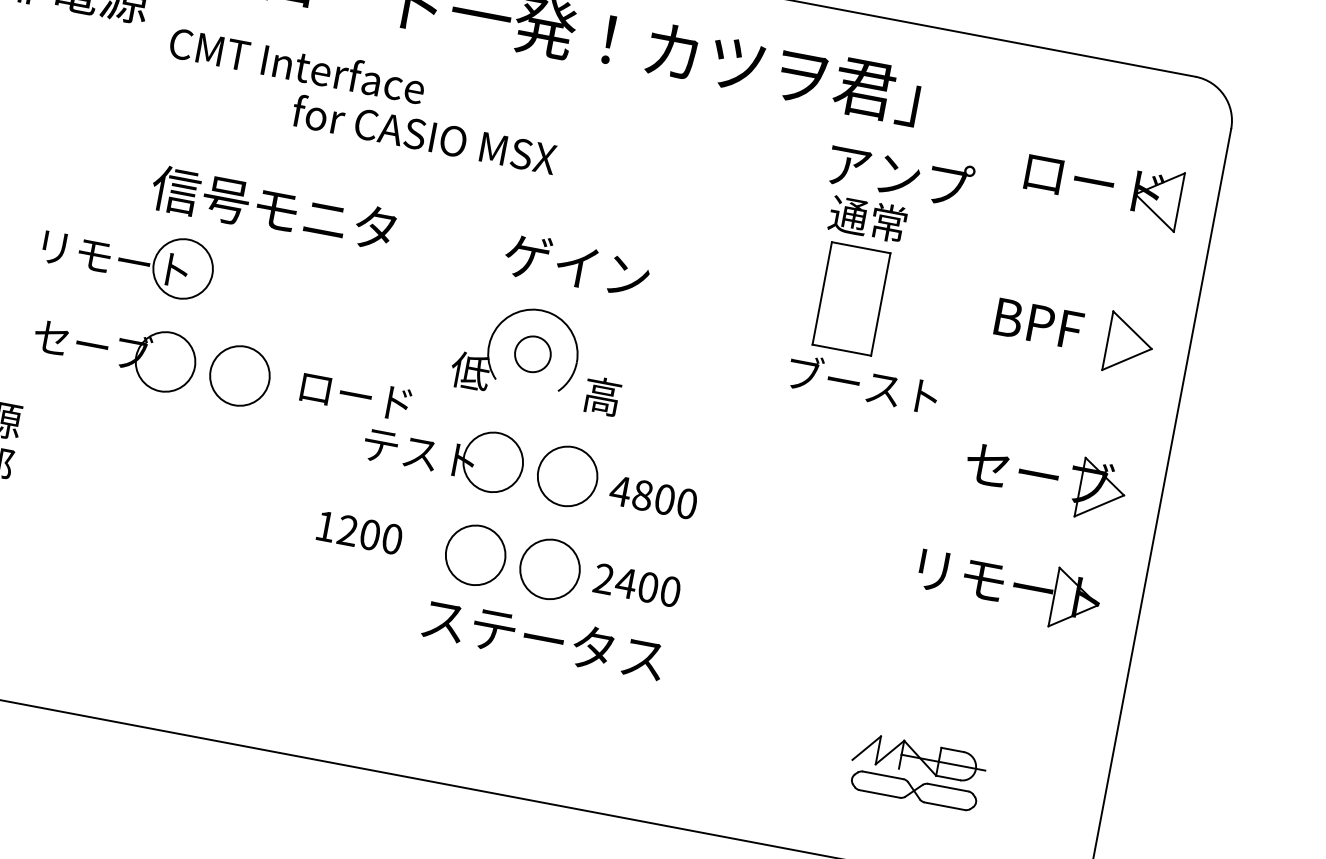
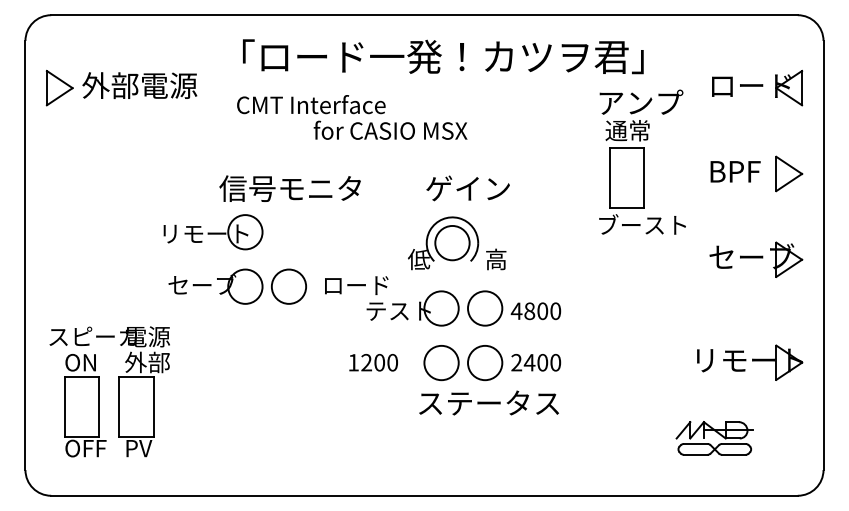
text: (363, 100) -> (352, 117), moved
circle: (533, 353) -> (452, 242), size x1.67
part: (1010, 588) -> (750, 362), moved

